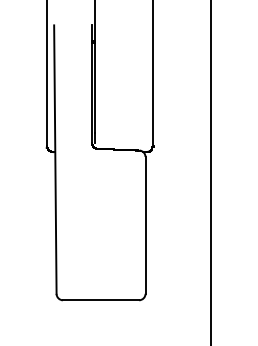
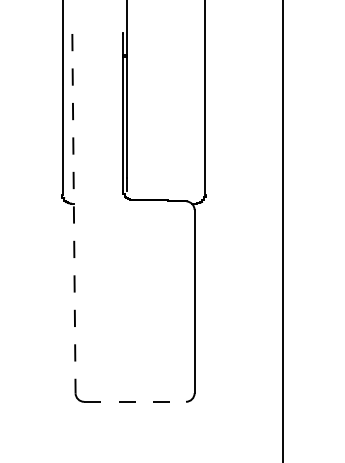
line: (55, 160) -> (74, 214), solid -> dashed
line: (101, 300) -> (135, 402), solid -> dashed

